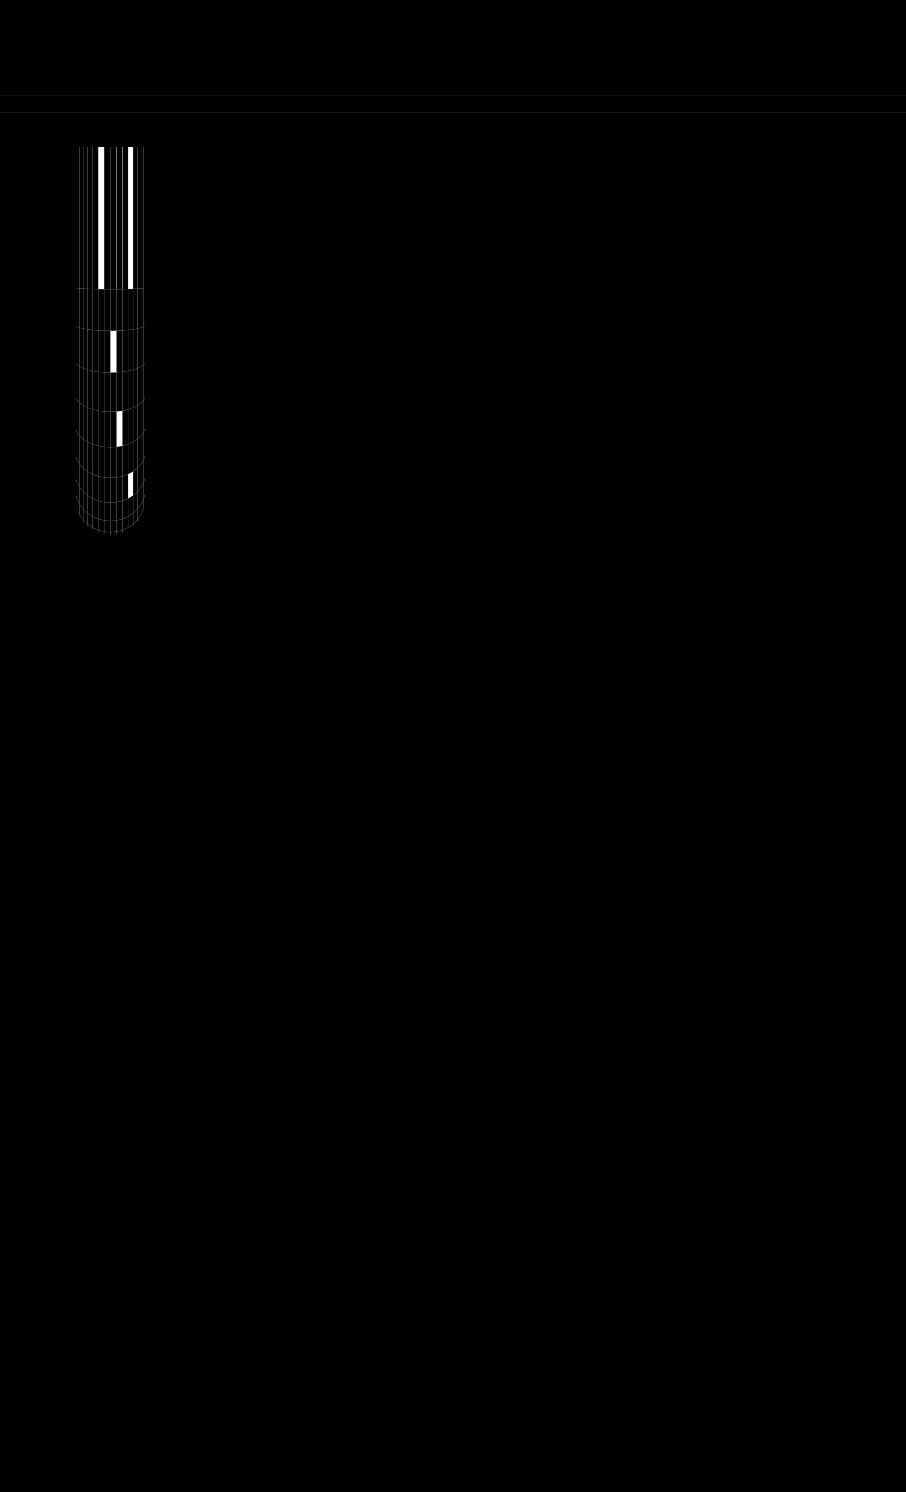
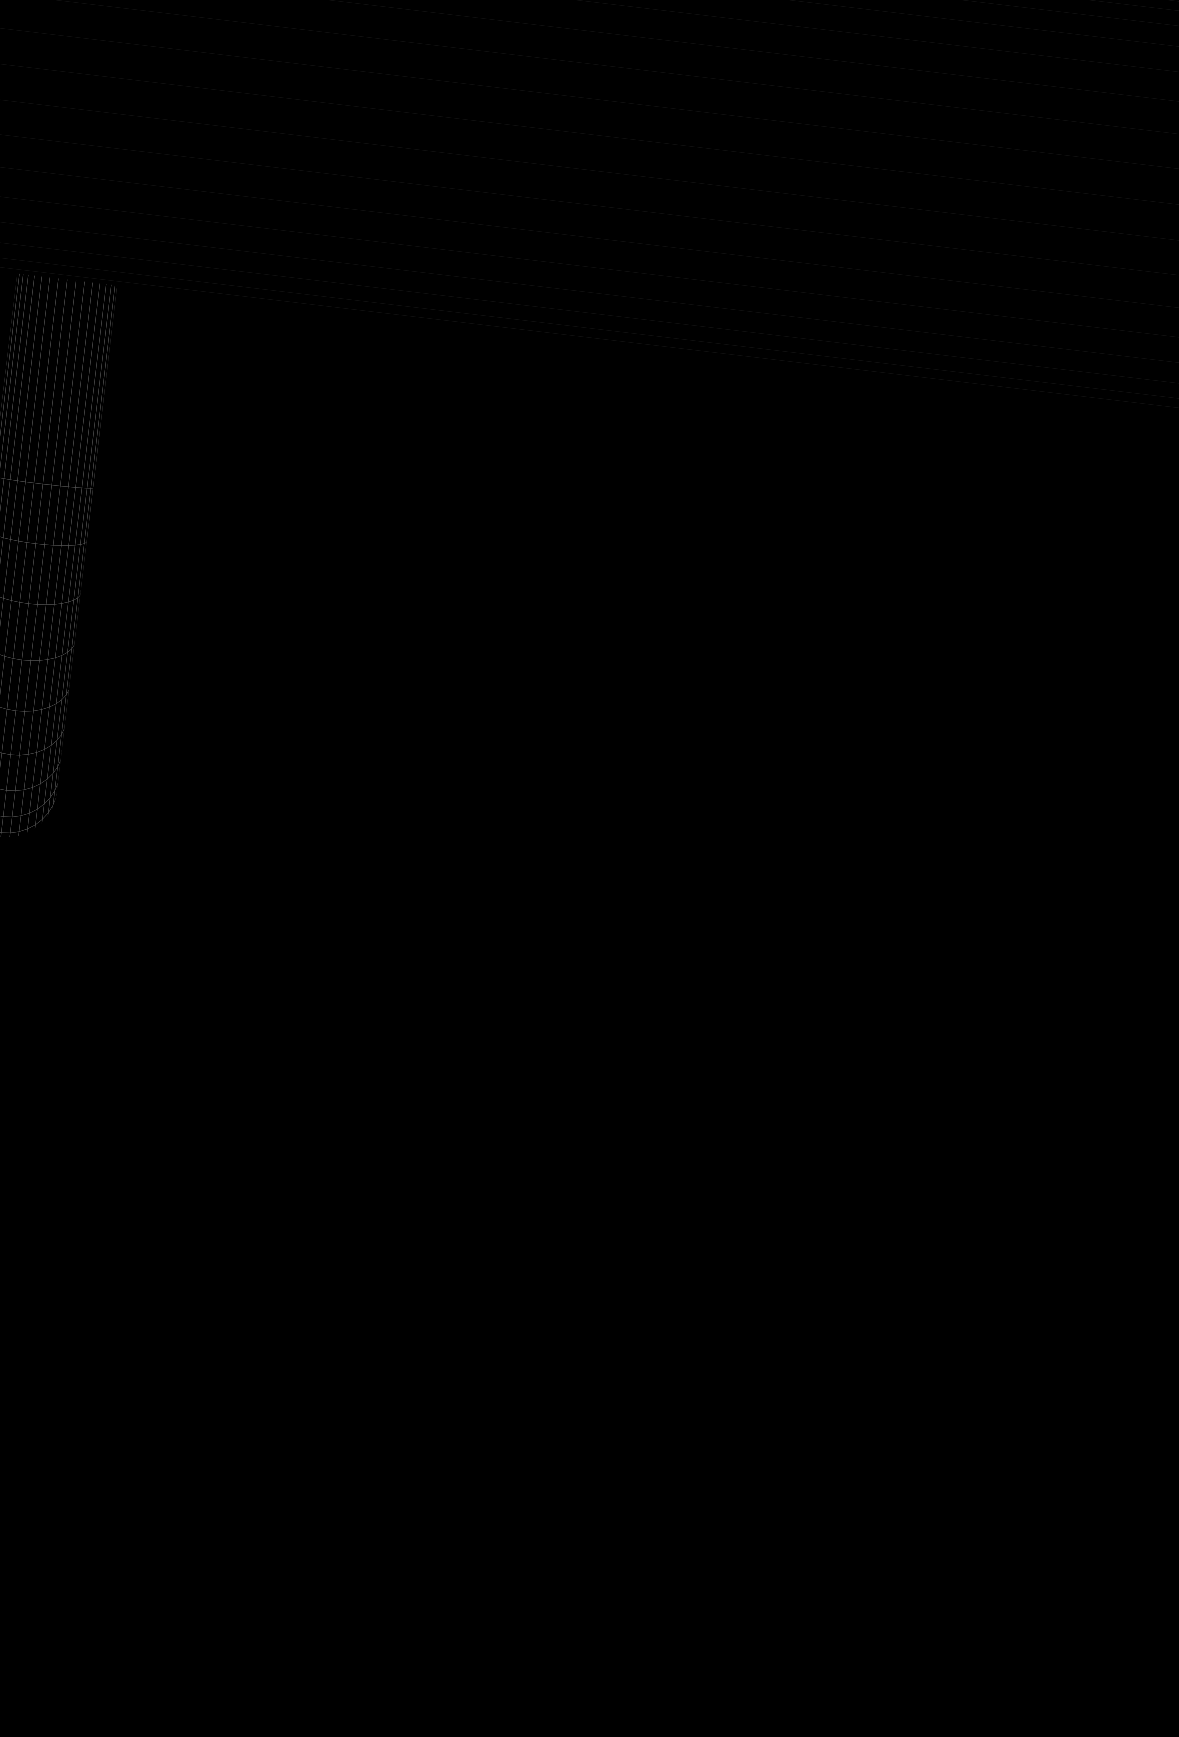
fill: (101, 217) -> (42, 379), added
fill: (130, 217) -> (84, 384), added
fill: (113, 351) -> (36, 573), added
fill: (119, 428) -> (32, 685), added
fill: (130, 484) -> (38, 767), added

